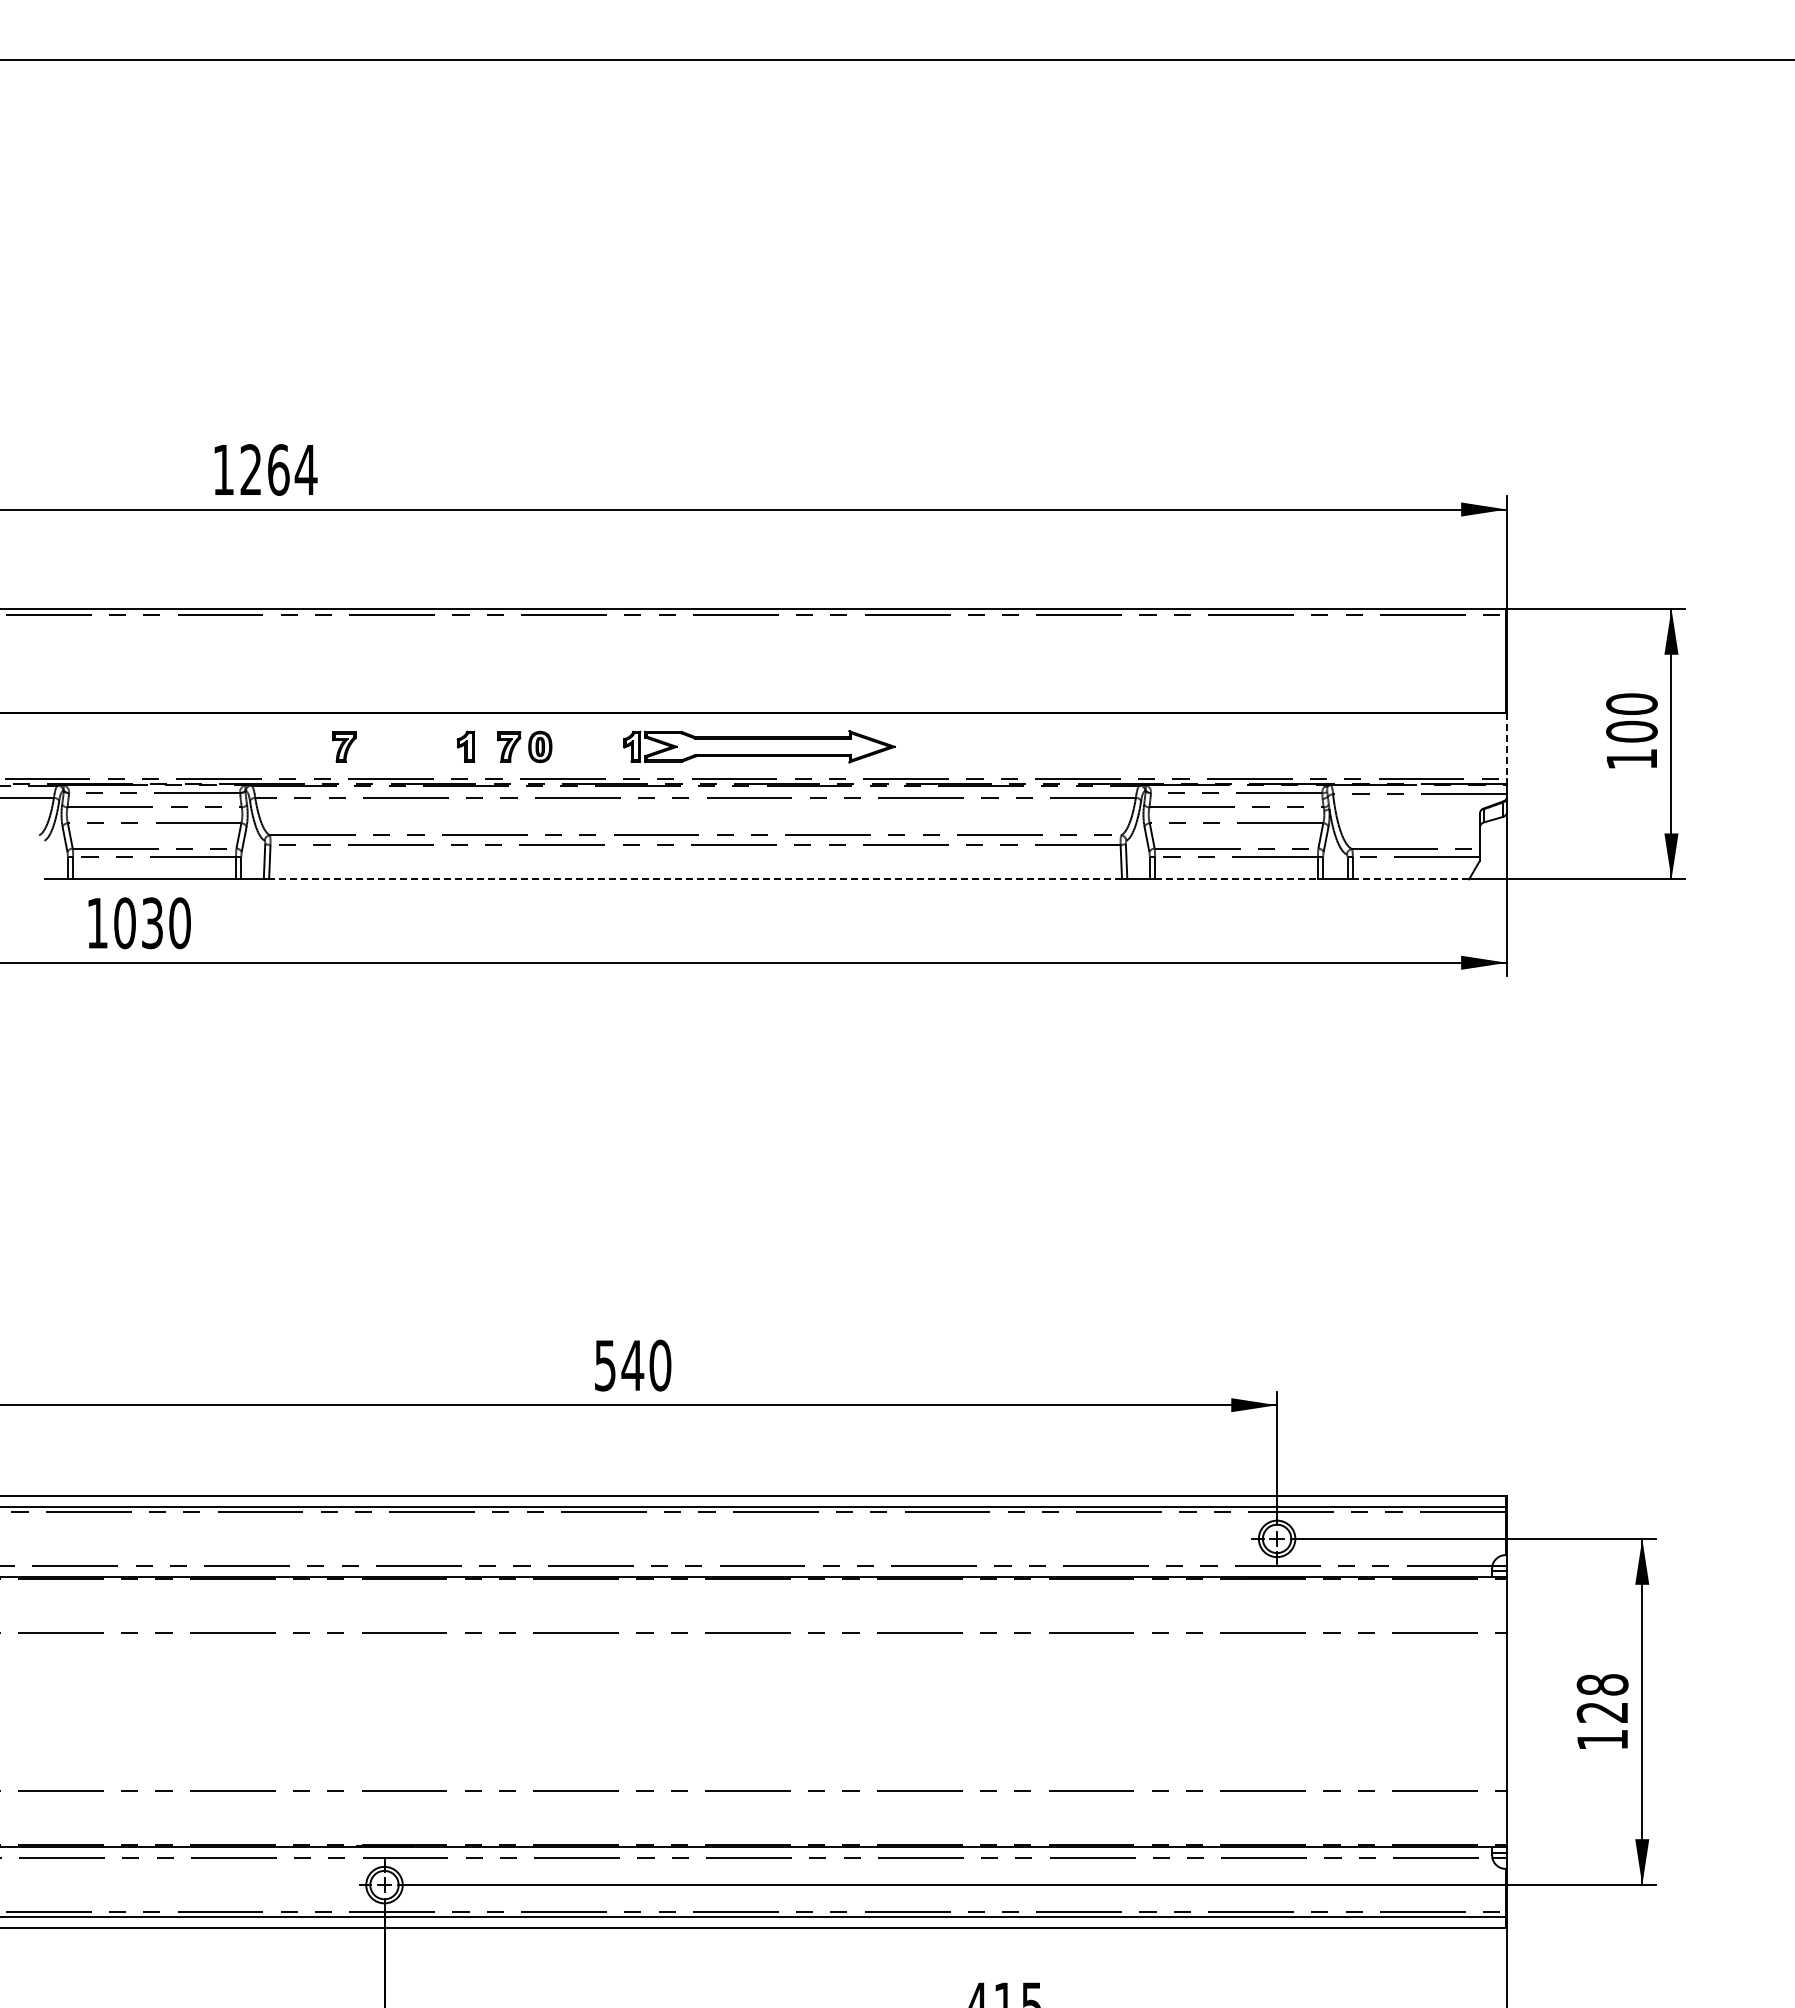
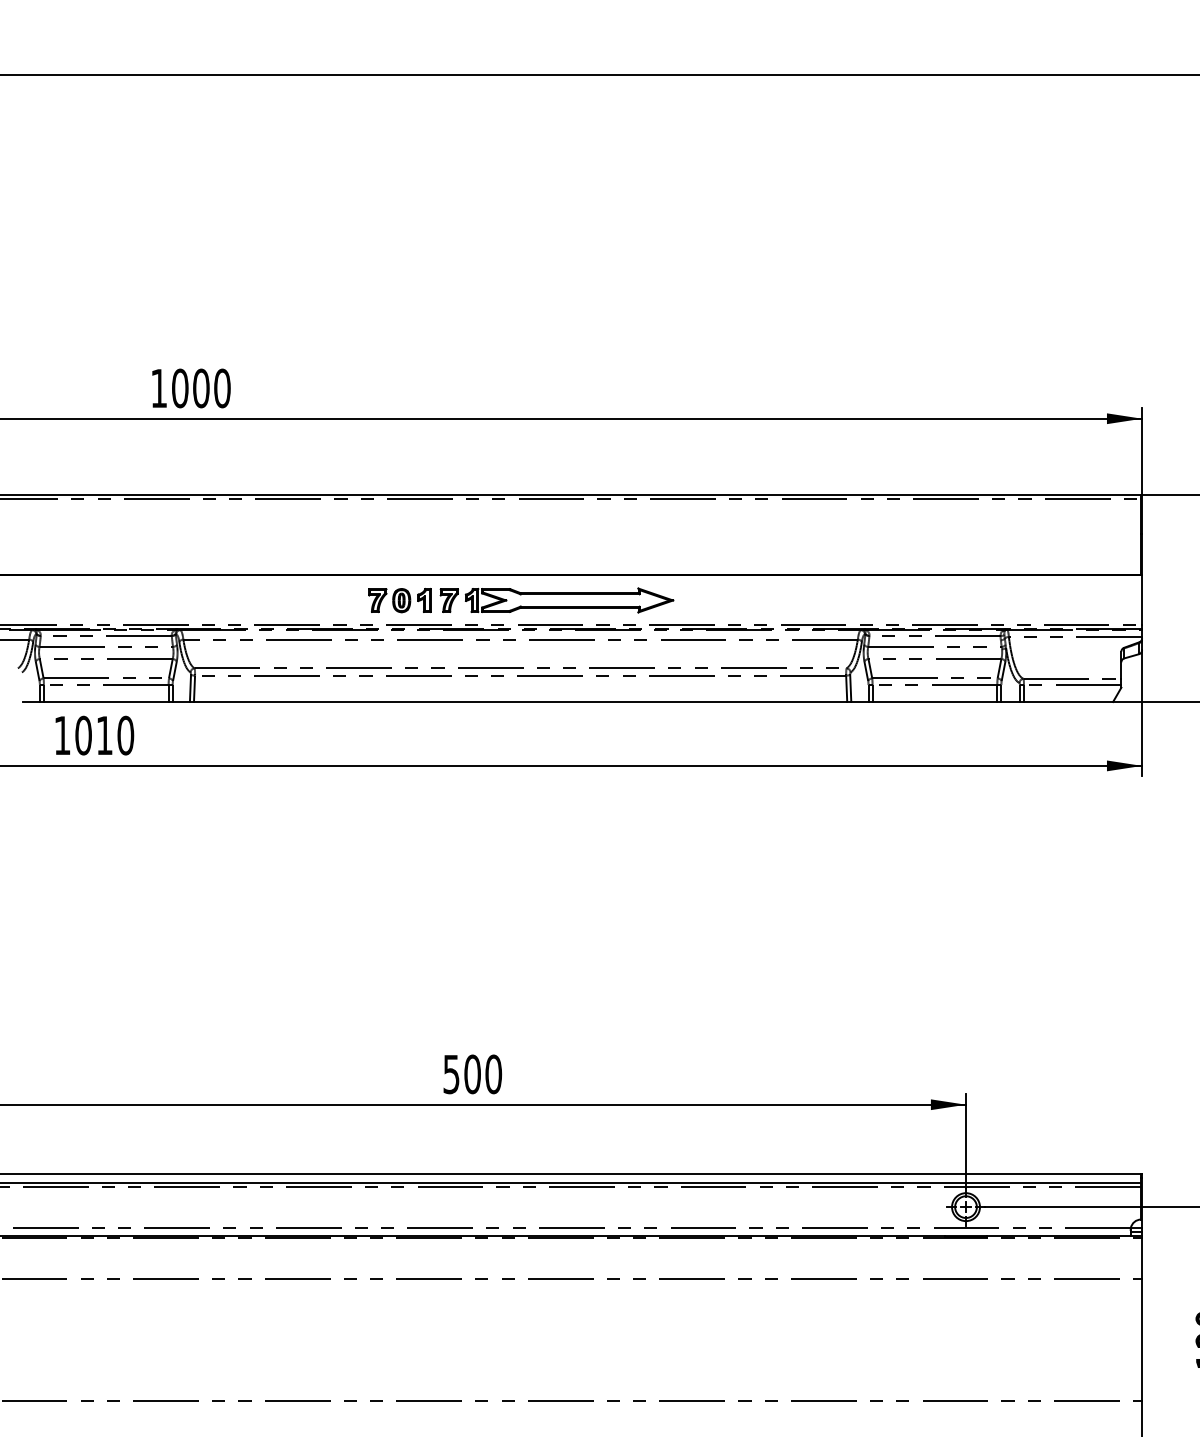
text: (278, 469) -> (201, 388), 1264 -> 1000
line: (1507, 745) -> (1142, 599), dashed -> solid
part: (344, 746) -> (449, 600), moved
part: (466, 746) -> (424, 600), moved
line: (695, 879) -> (520, 702), dashed -> solid
line: (1237, 879) -> (935, 702), dashed -> solid
line: (1410, 879) -> (1068, 702), dashed -> solid
text: (152, 923) -> (104, 735), 1030 -> 1010
text: (632, 1365) -> (472, 1074), 540 -> 500

